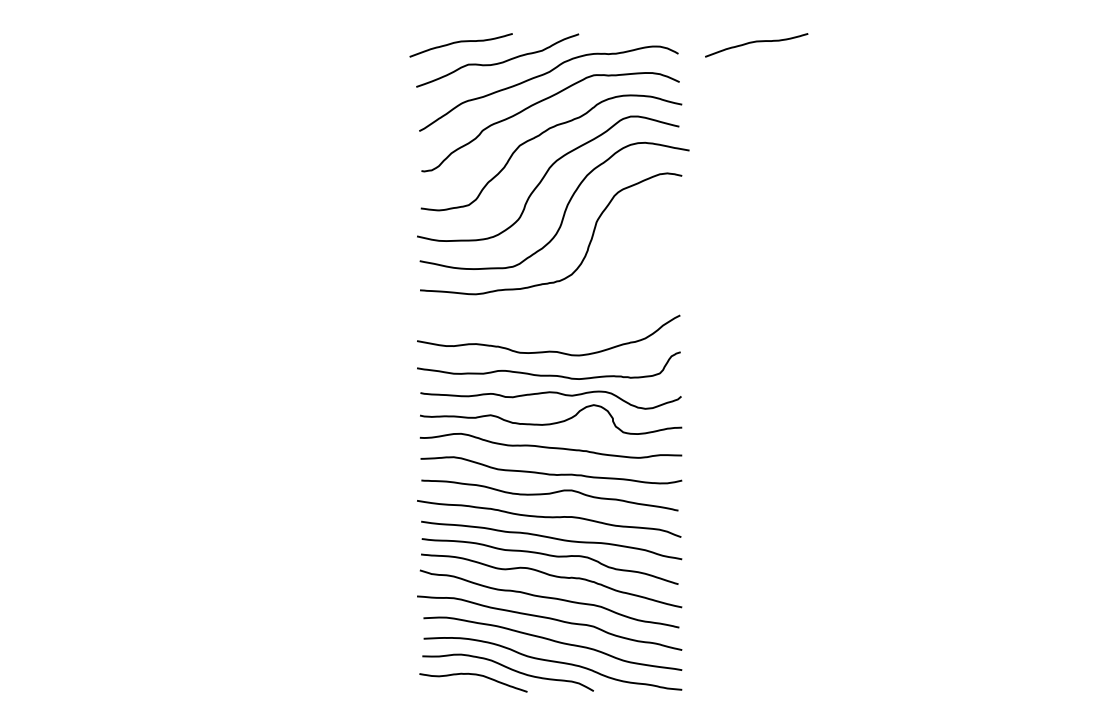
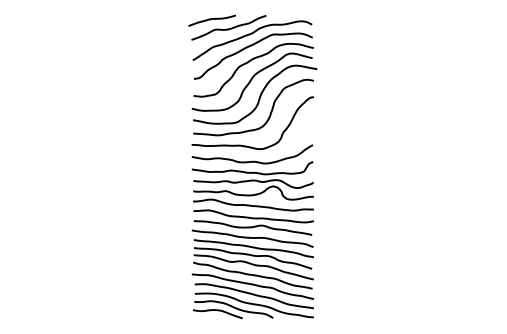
curve: (755, 42) -> (347, 19), removed
curve: (535, 316) -> (246, 145), added

